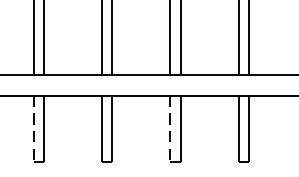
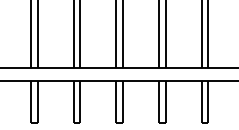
line: (34, 128) -> (31, 101), dashed -> solid
line: (170, 128) -> (116, 101), dashed -> solid

